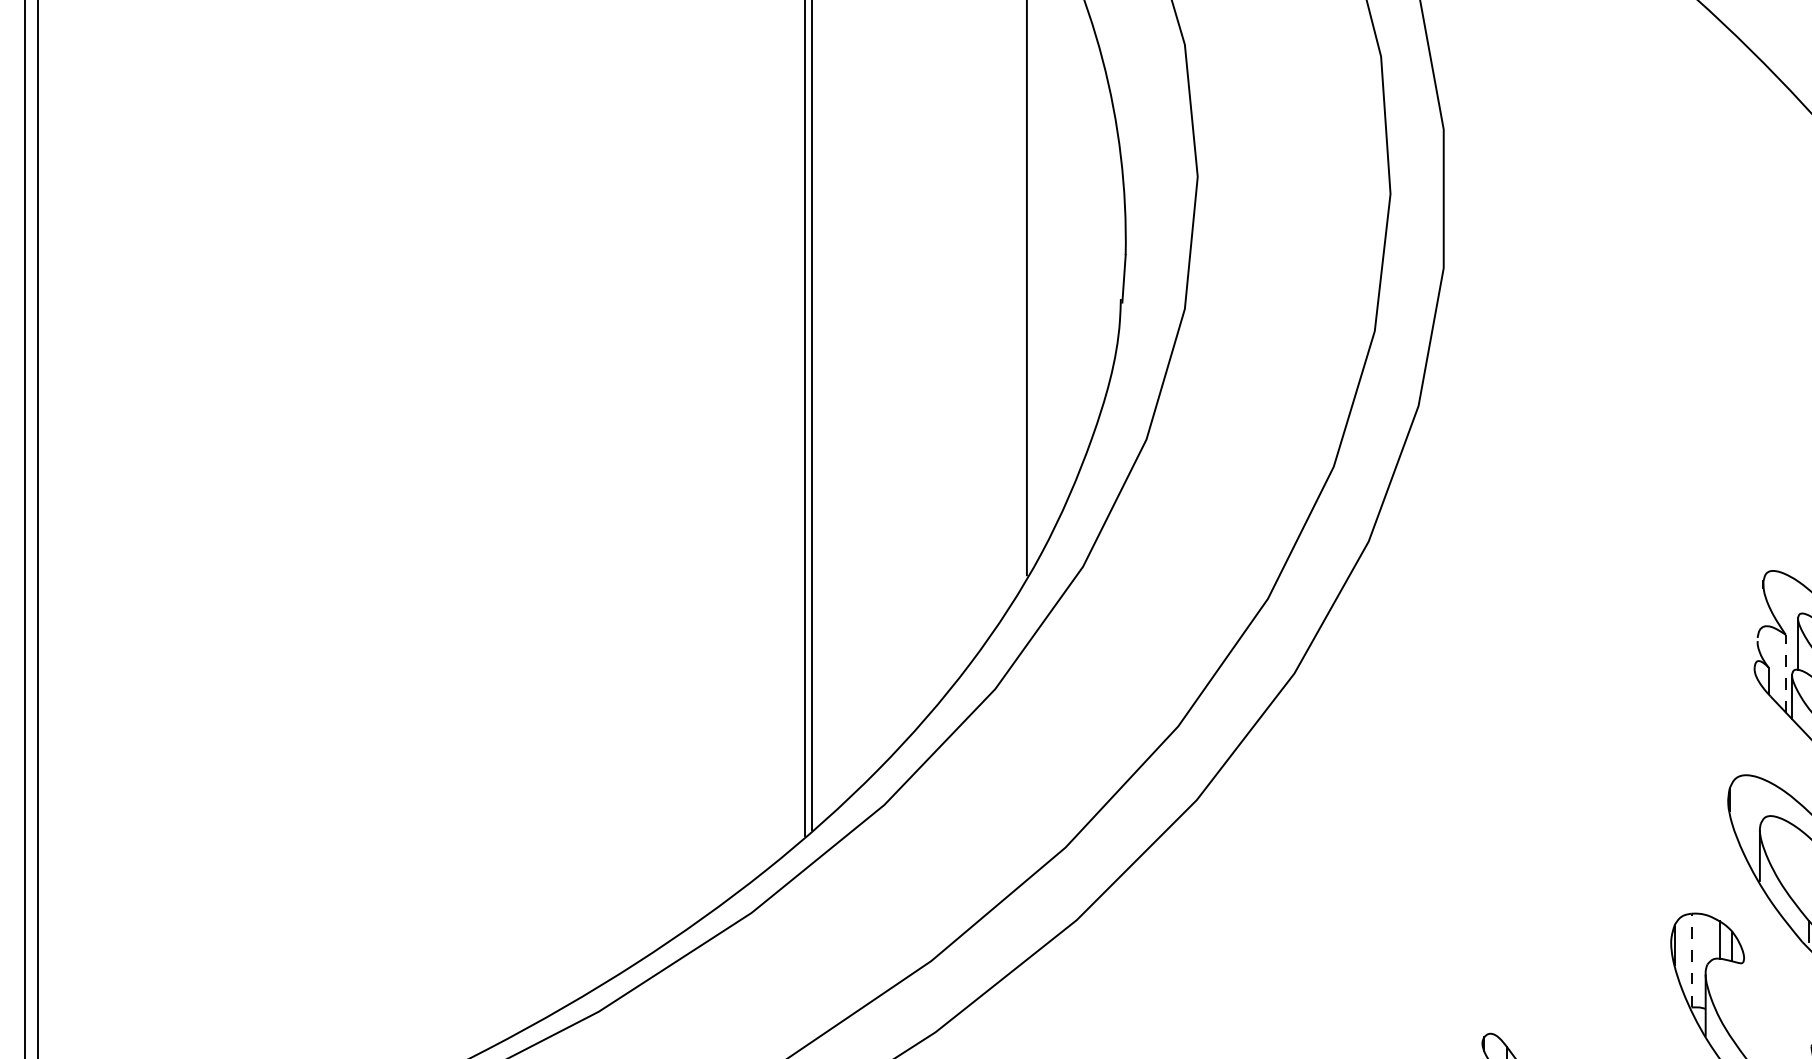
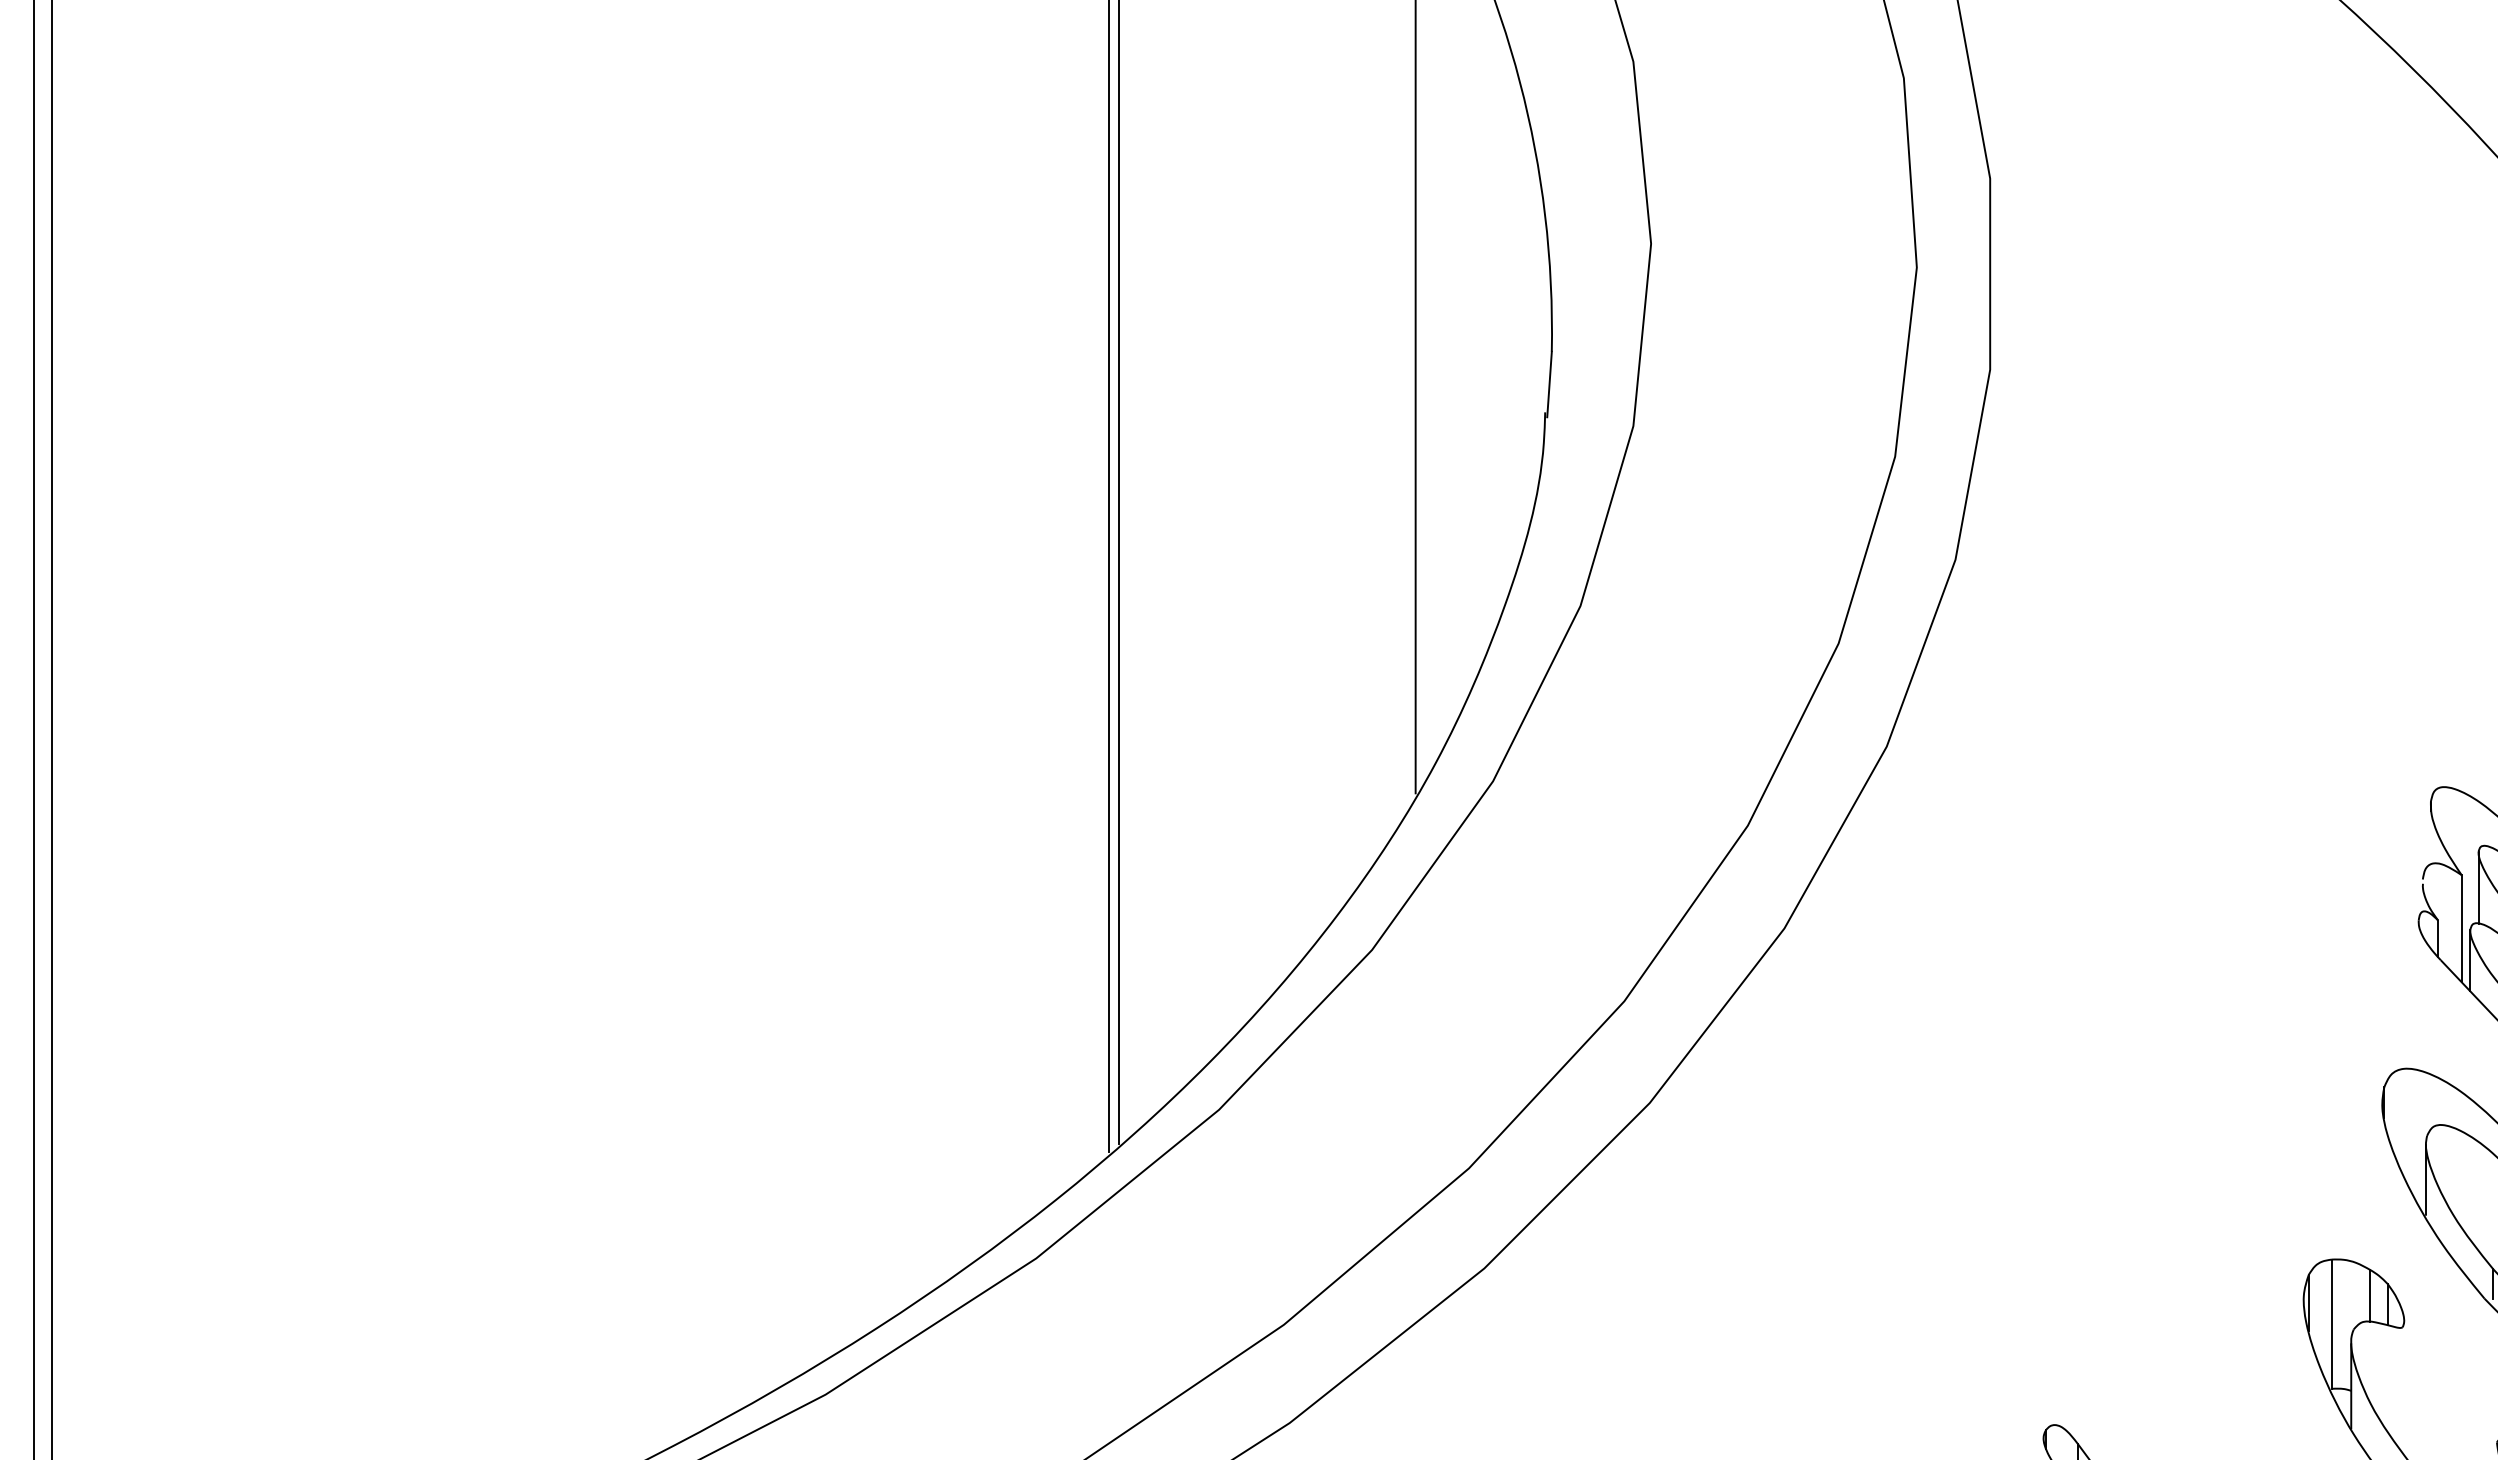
line: (1785, 673) -> (2461, 928), dashed -> solid
line: (1691, 960) -> (2331, 1324), dashed -> solid

